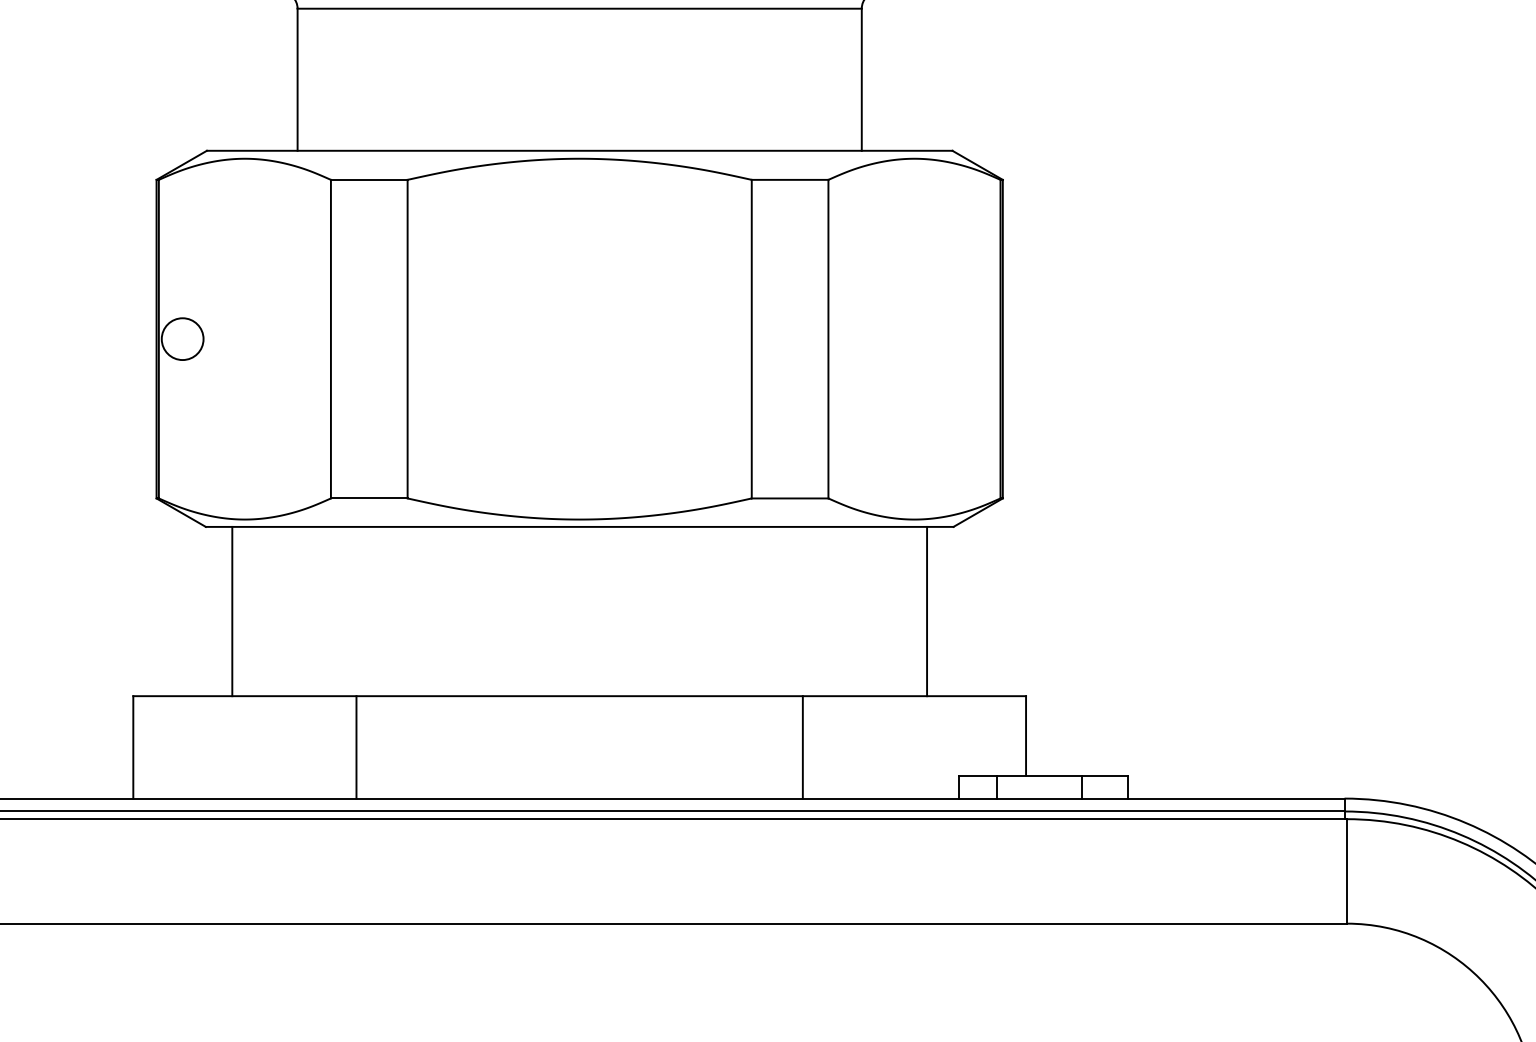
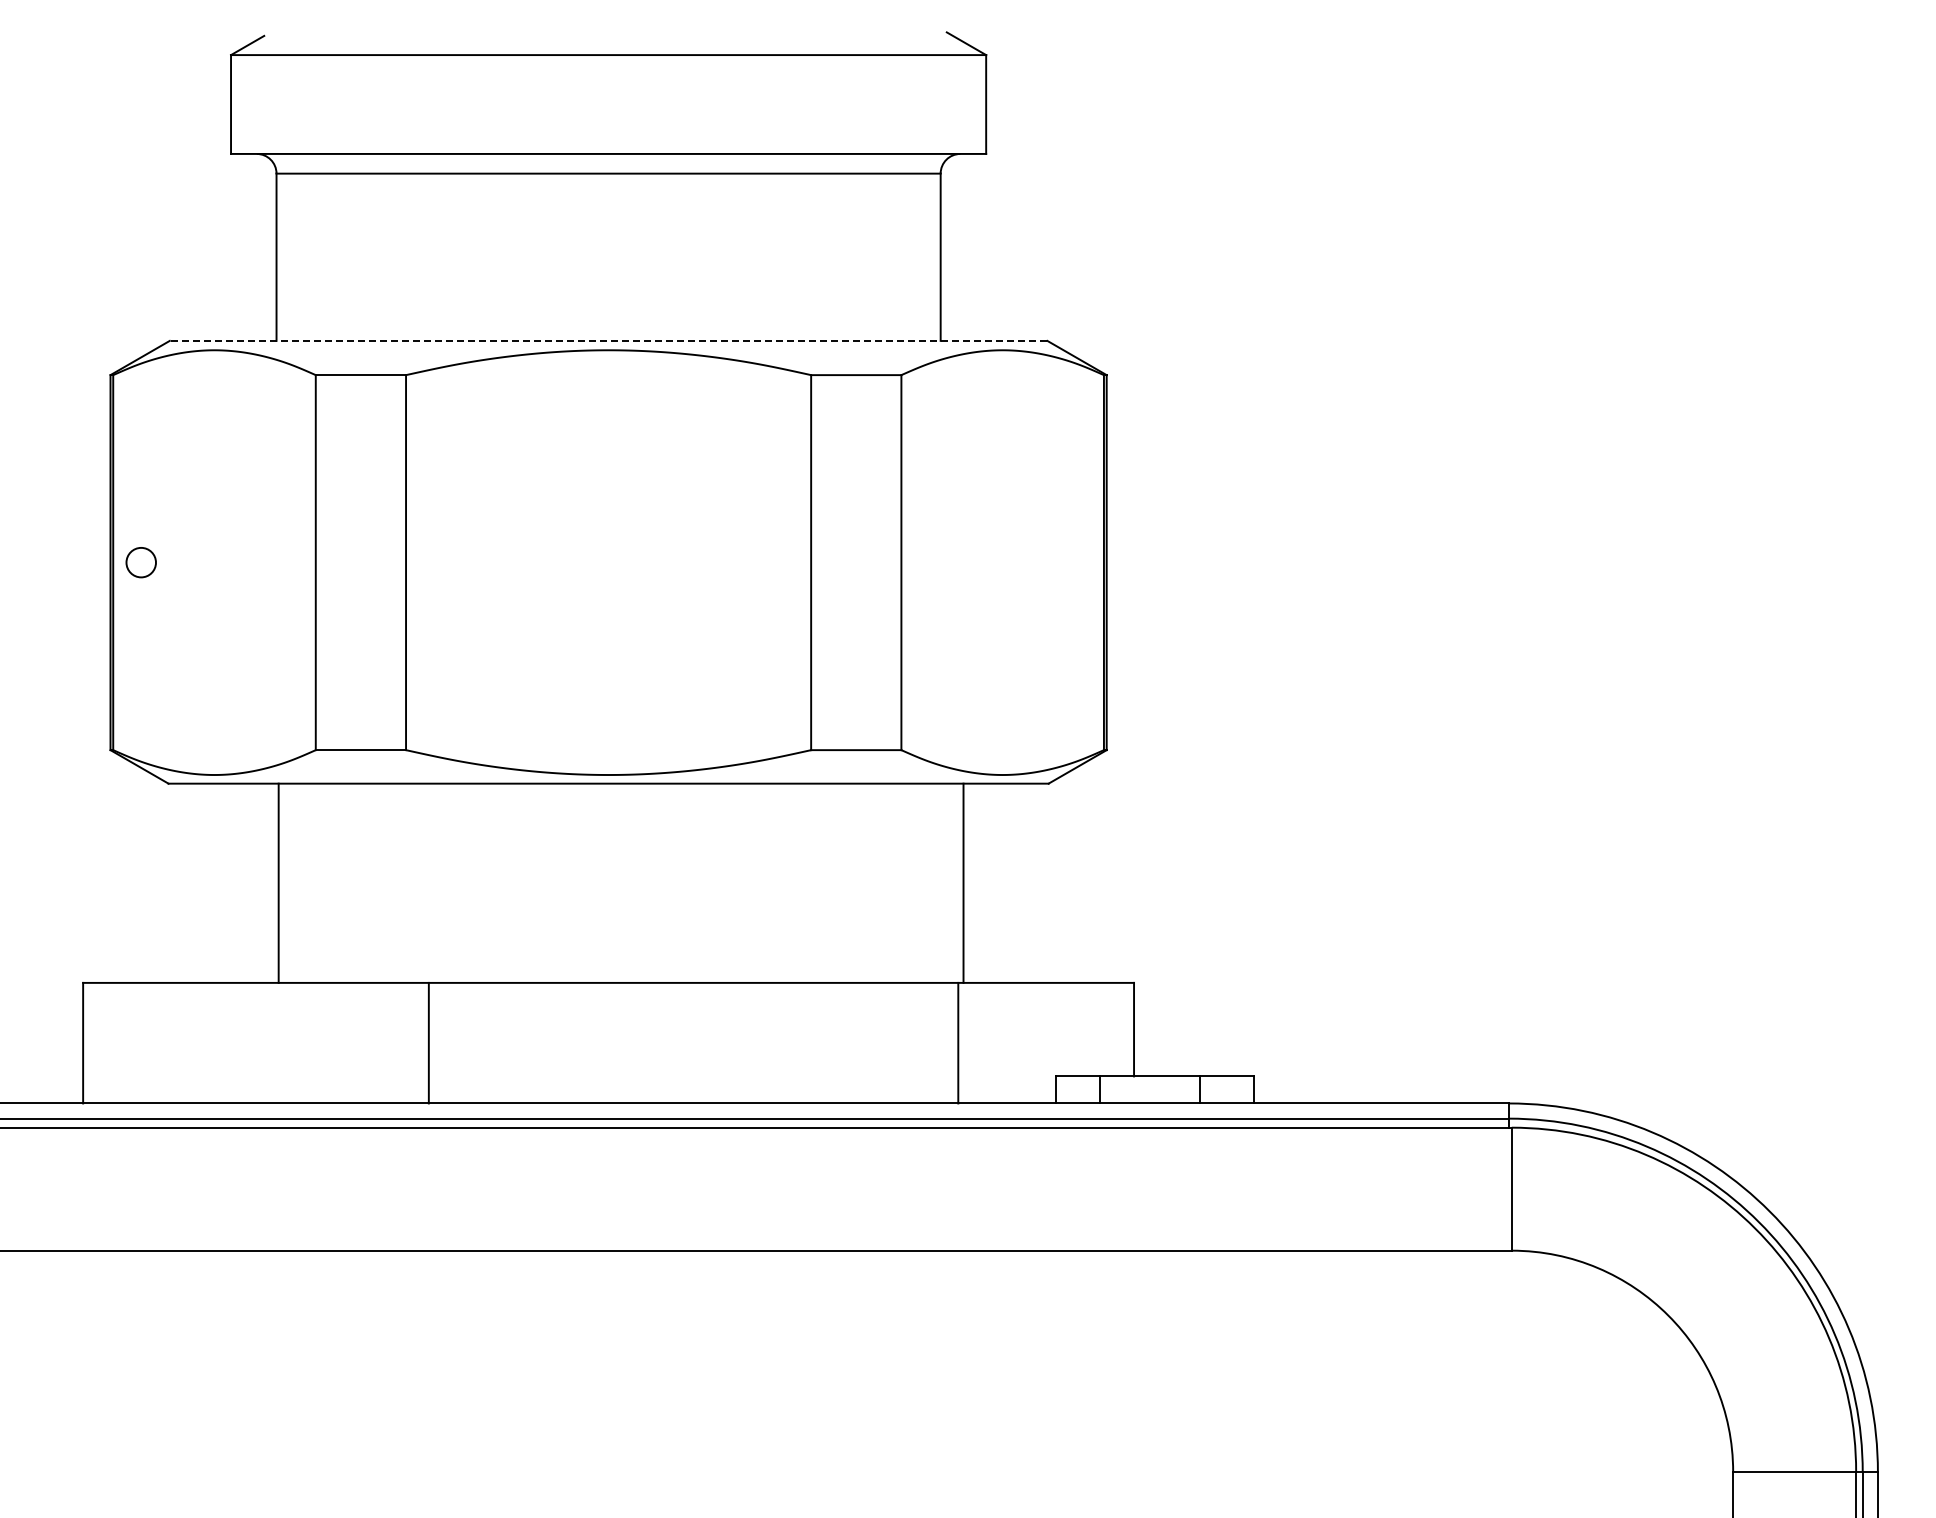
line: (579, 150) -> (608, 340), solid -> dashed
circle: (182, 339) -> (140, 562), size x0.6
line: (232, 610) -> (278, 882), moved
line: (927, 610) -> (963, 882), moved
line: (356, 746) -> (428, 1042), moved
line: (803, 746) -> (958, 1042), moved

